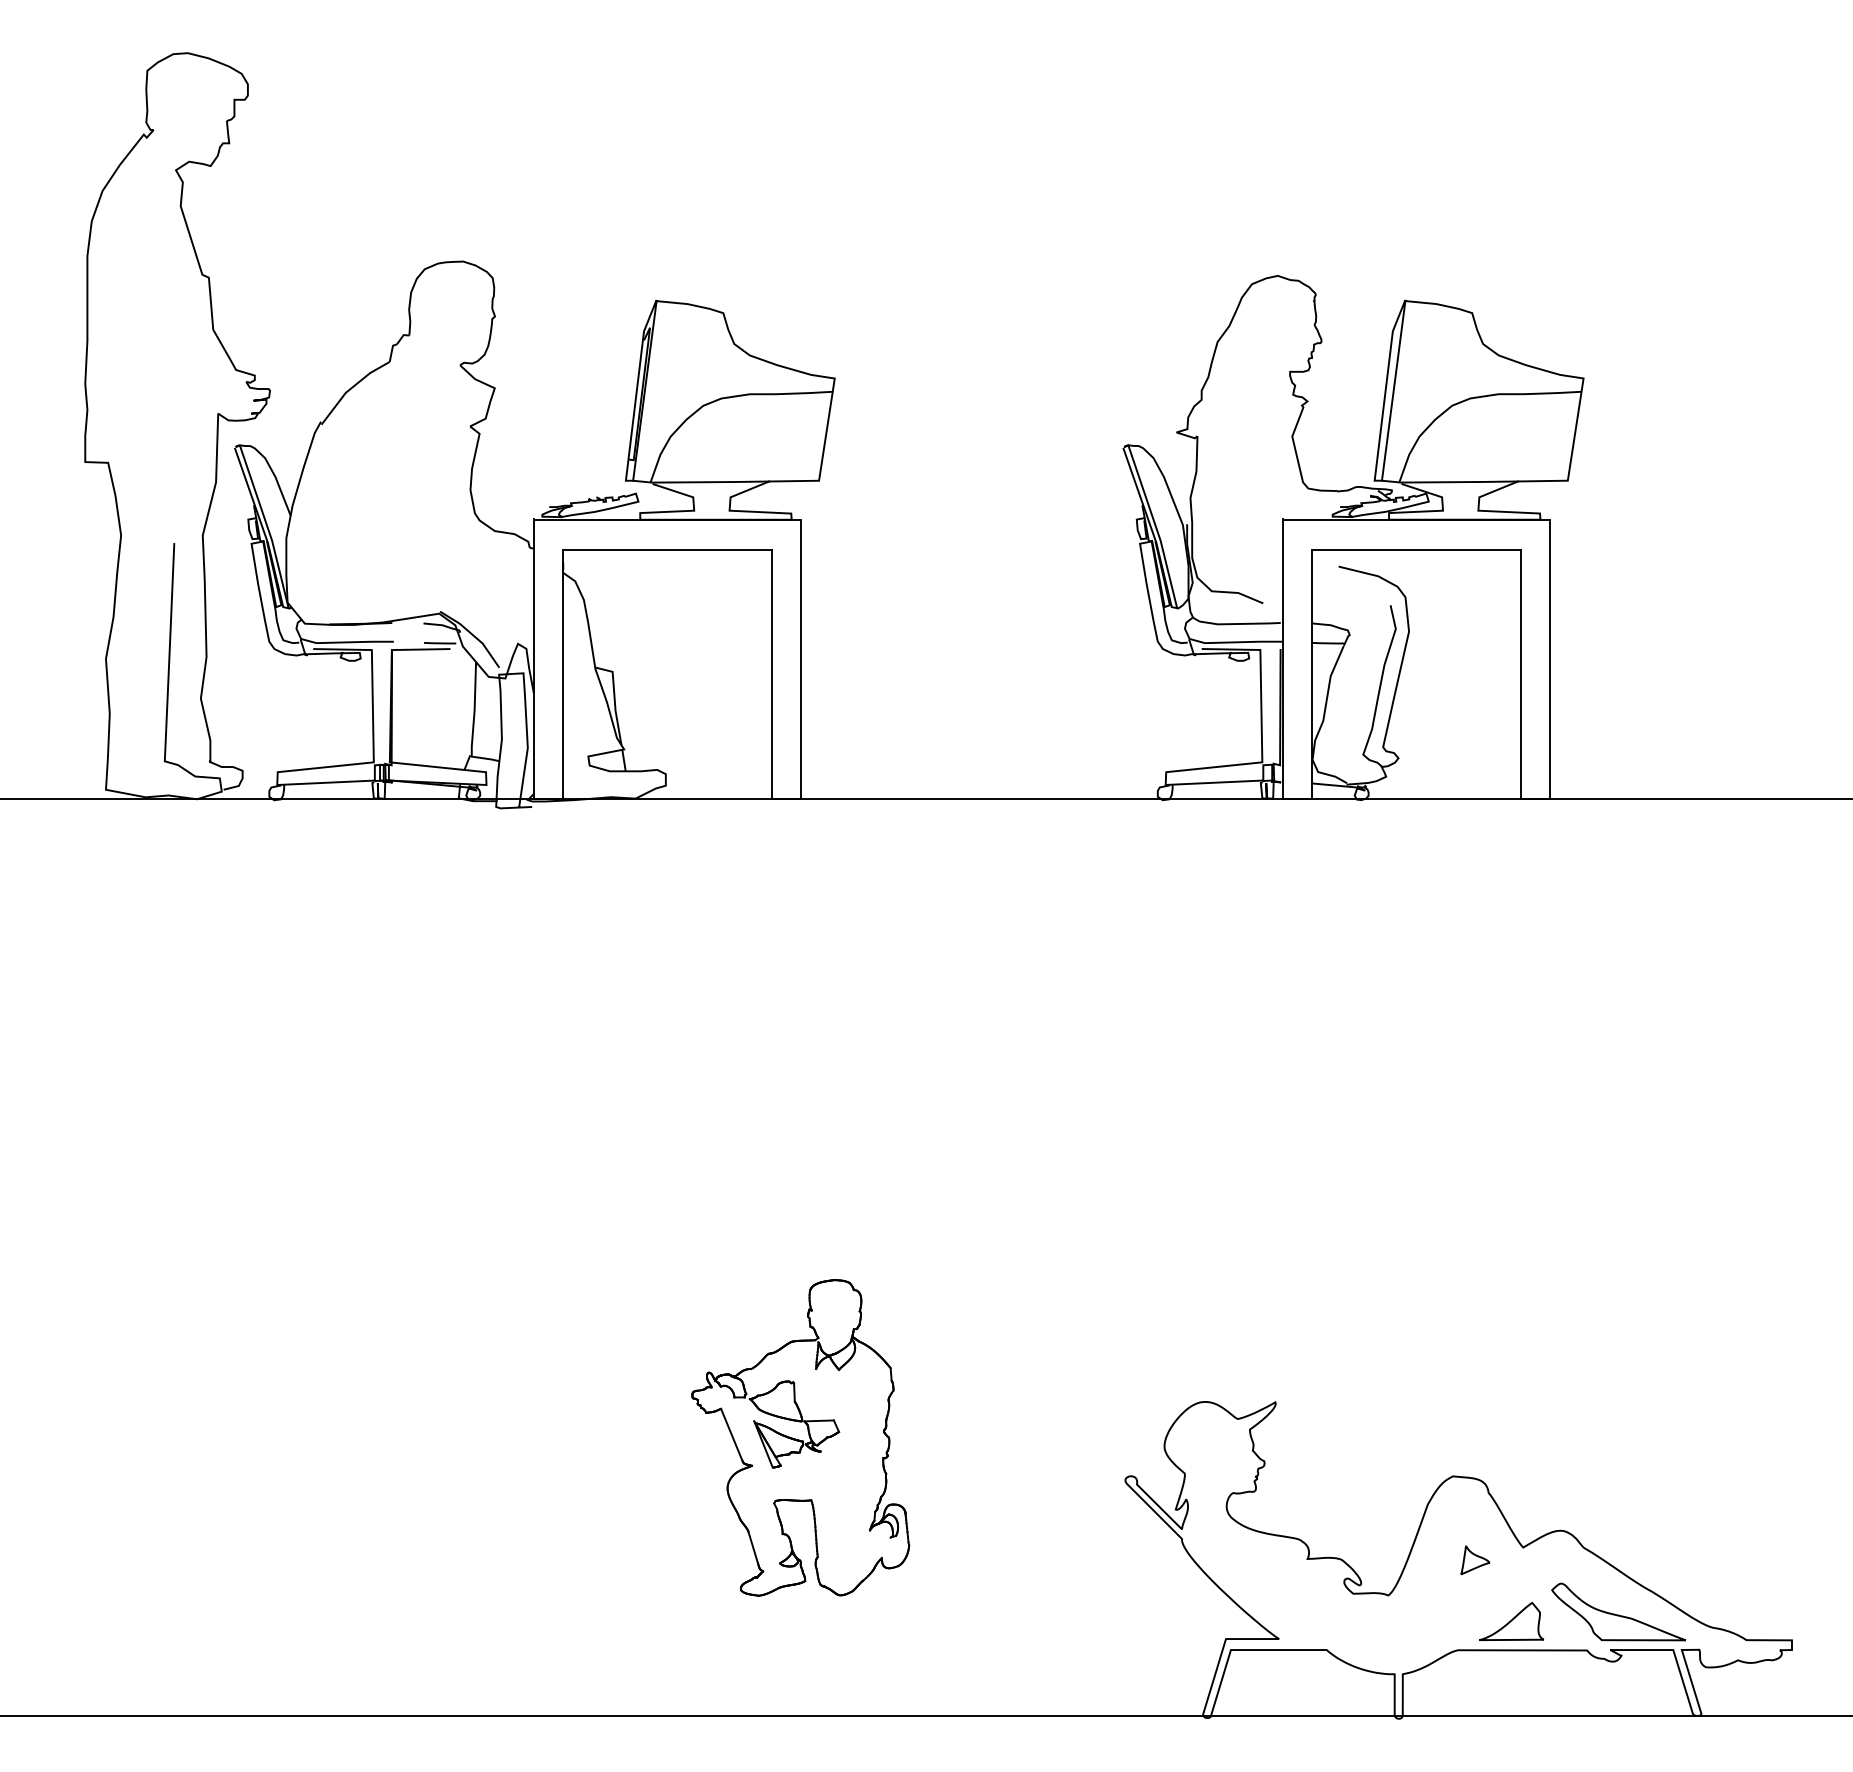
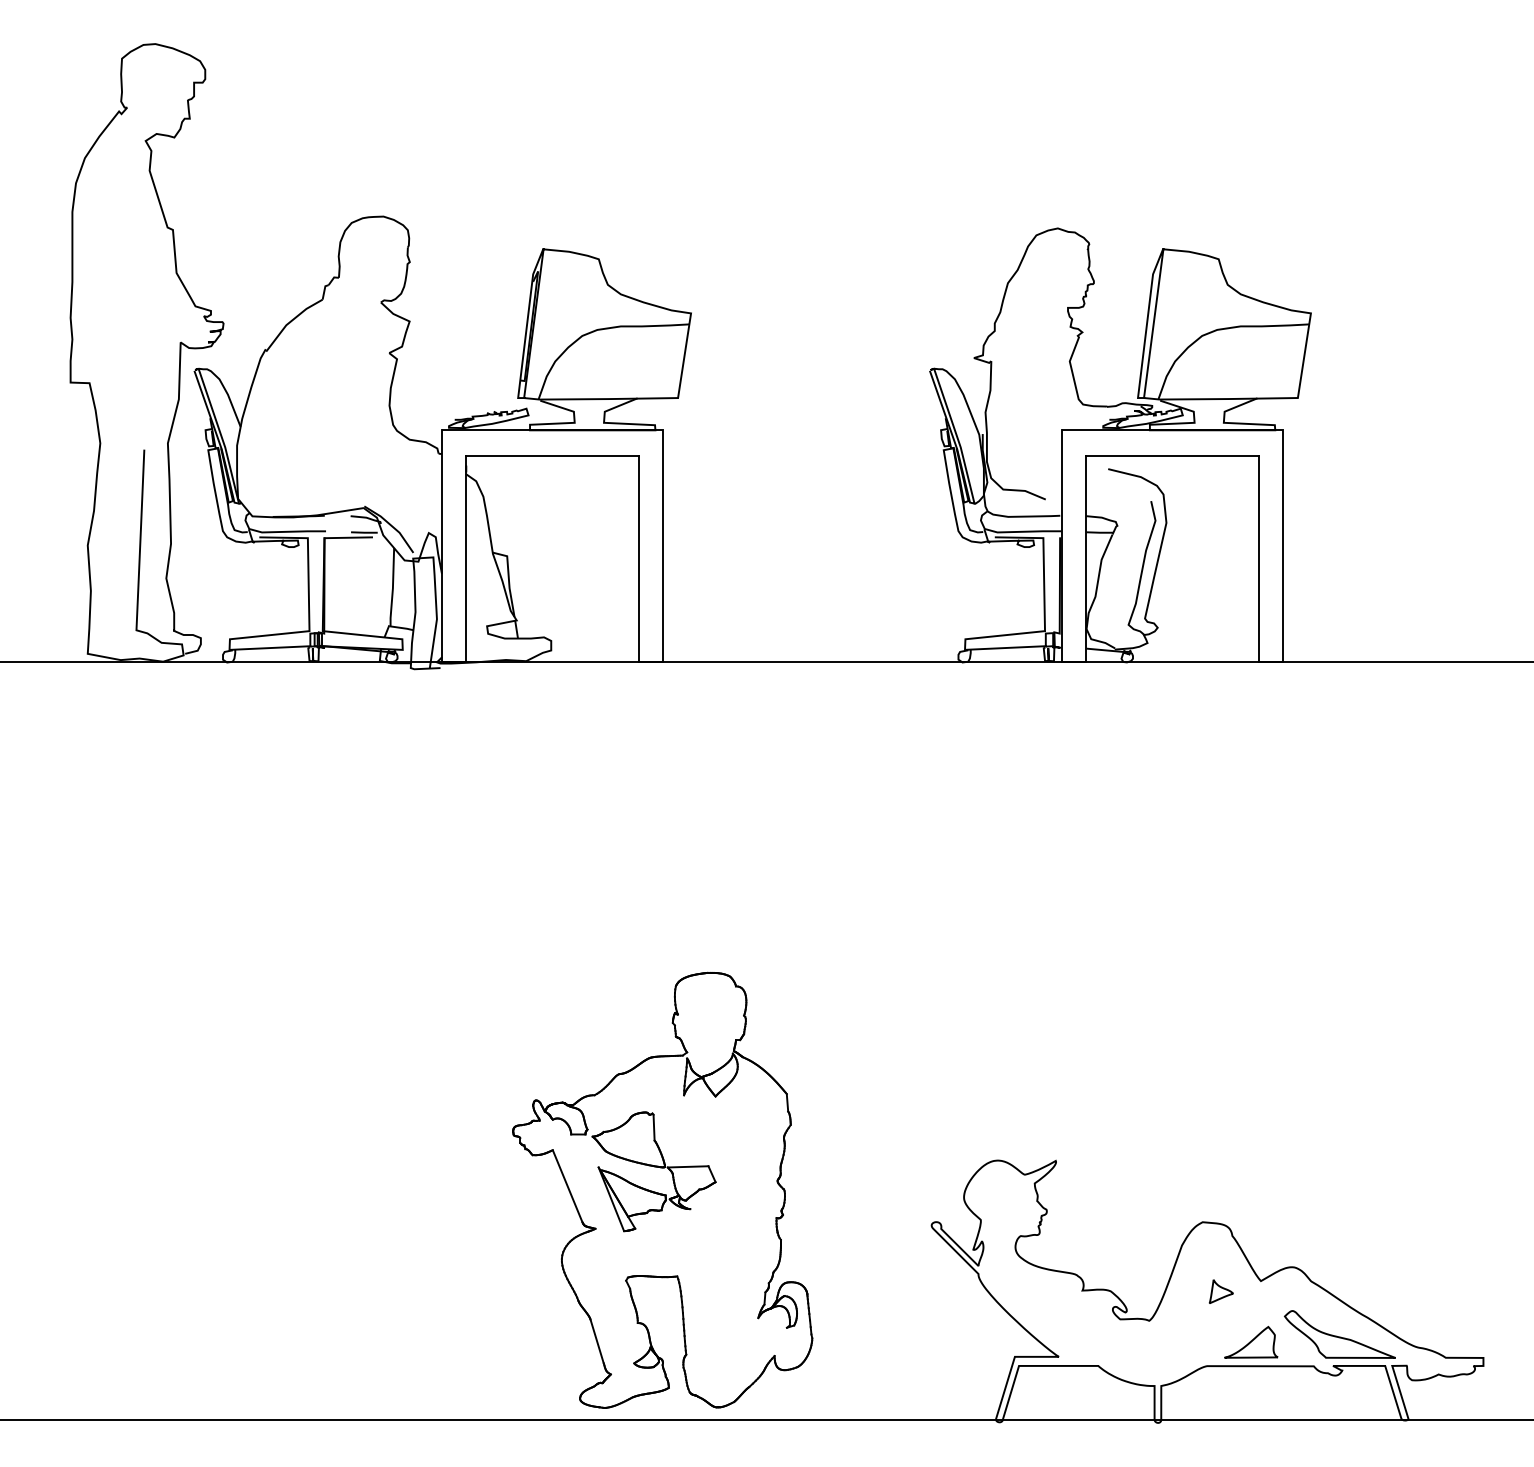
part: (800, 1437) -> (662, 1190), size x1.67

